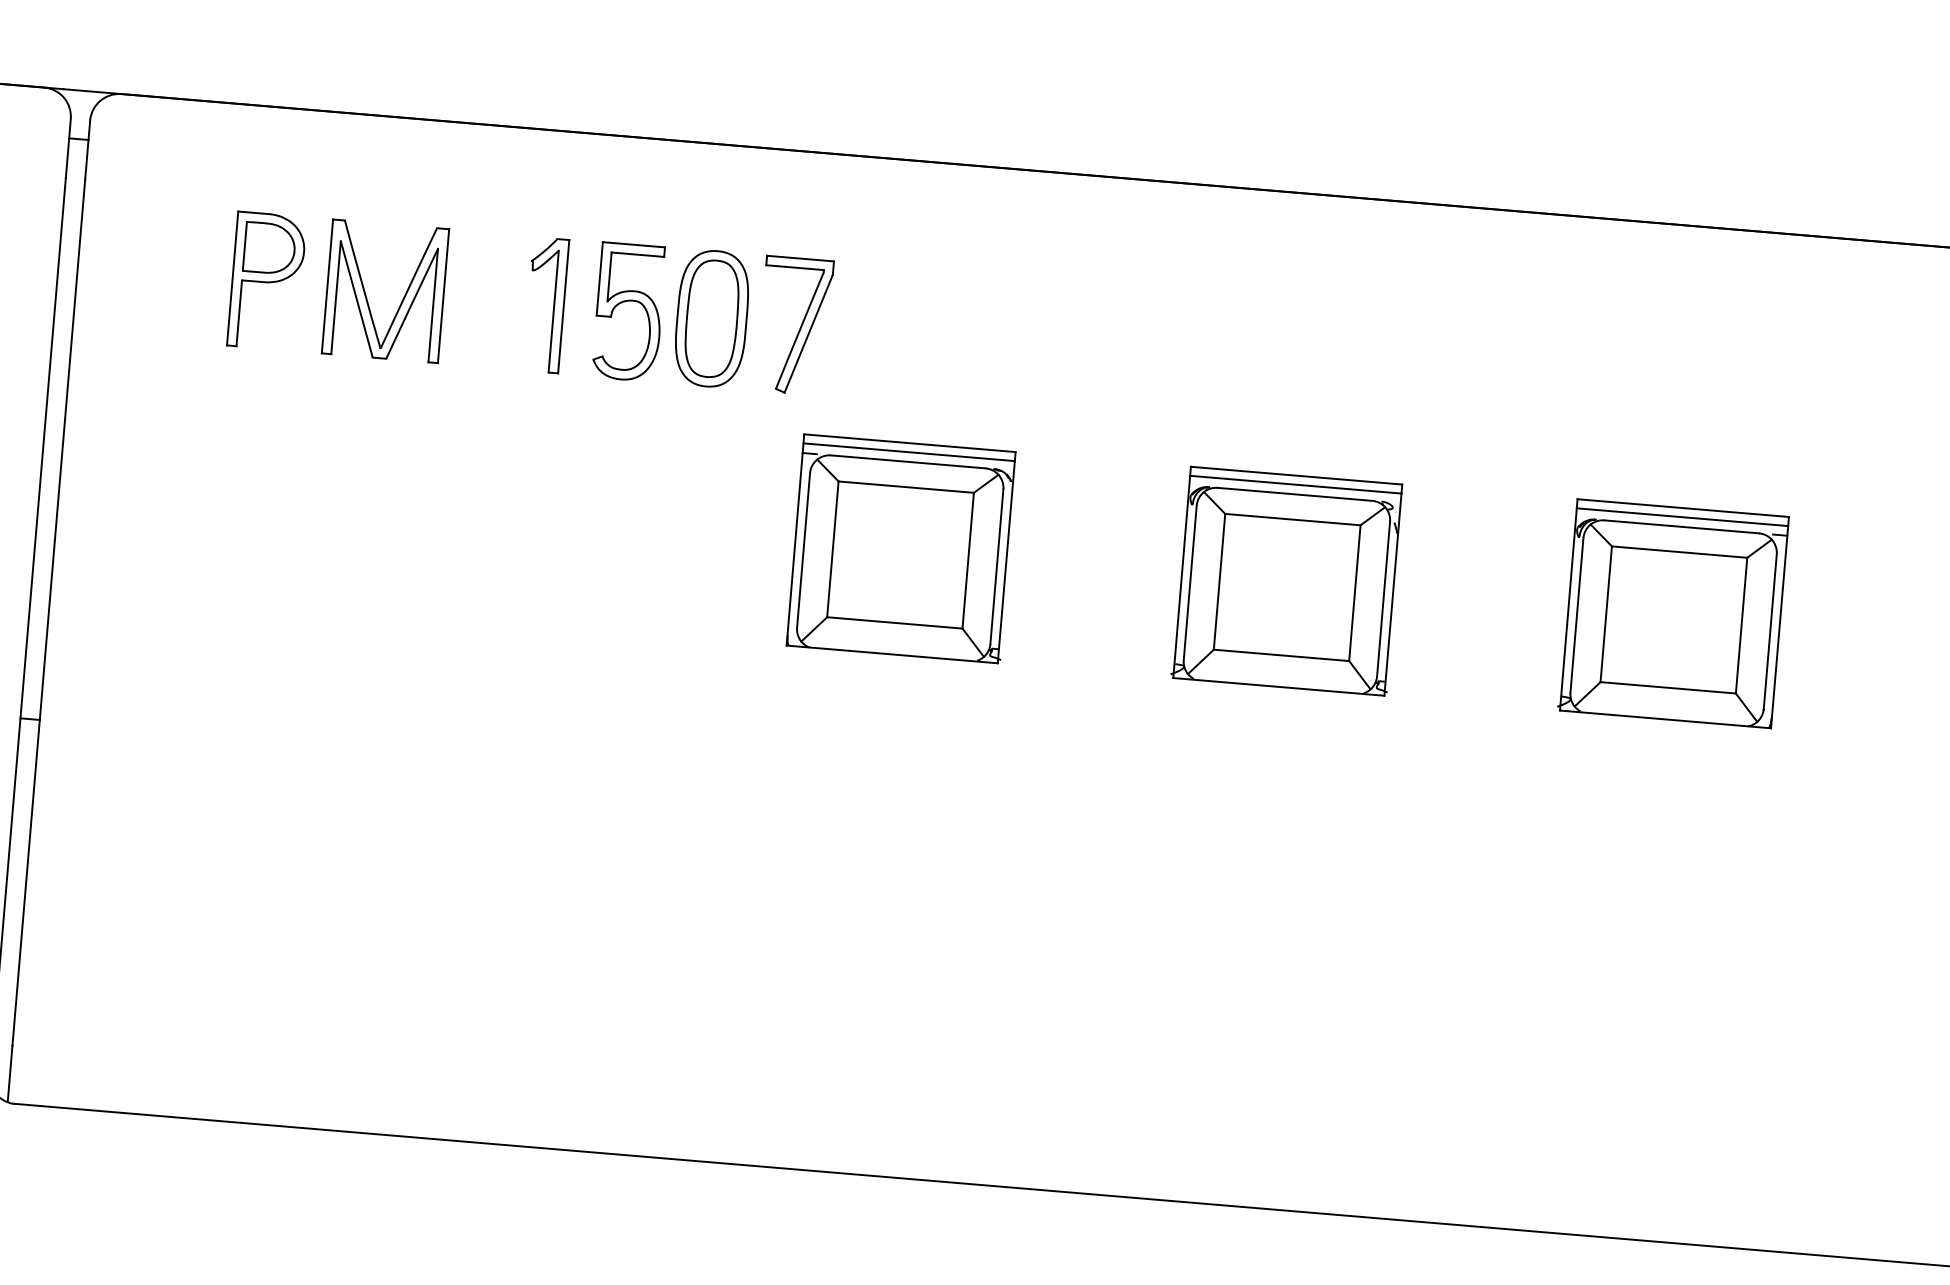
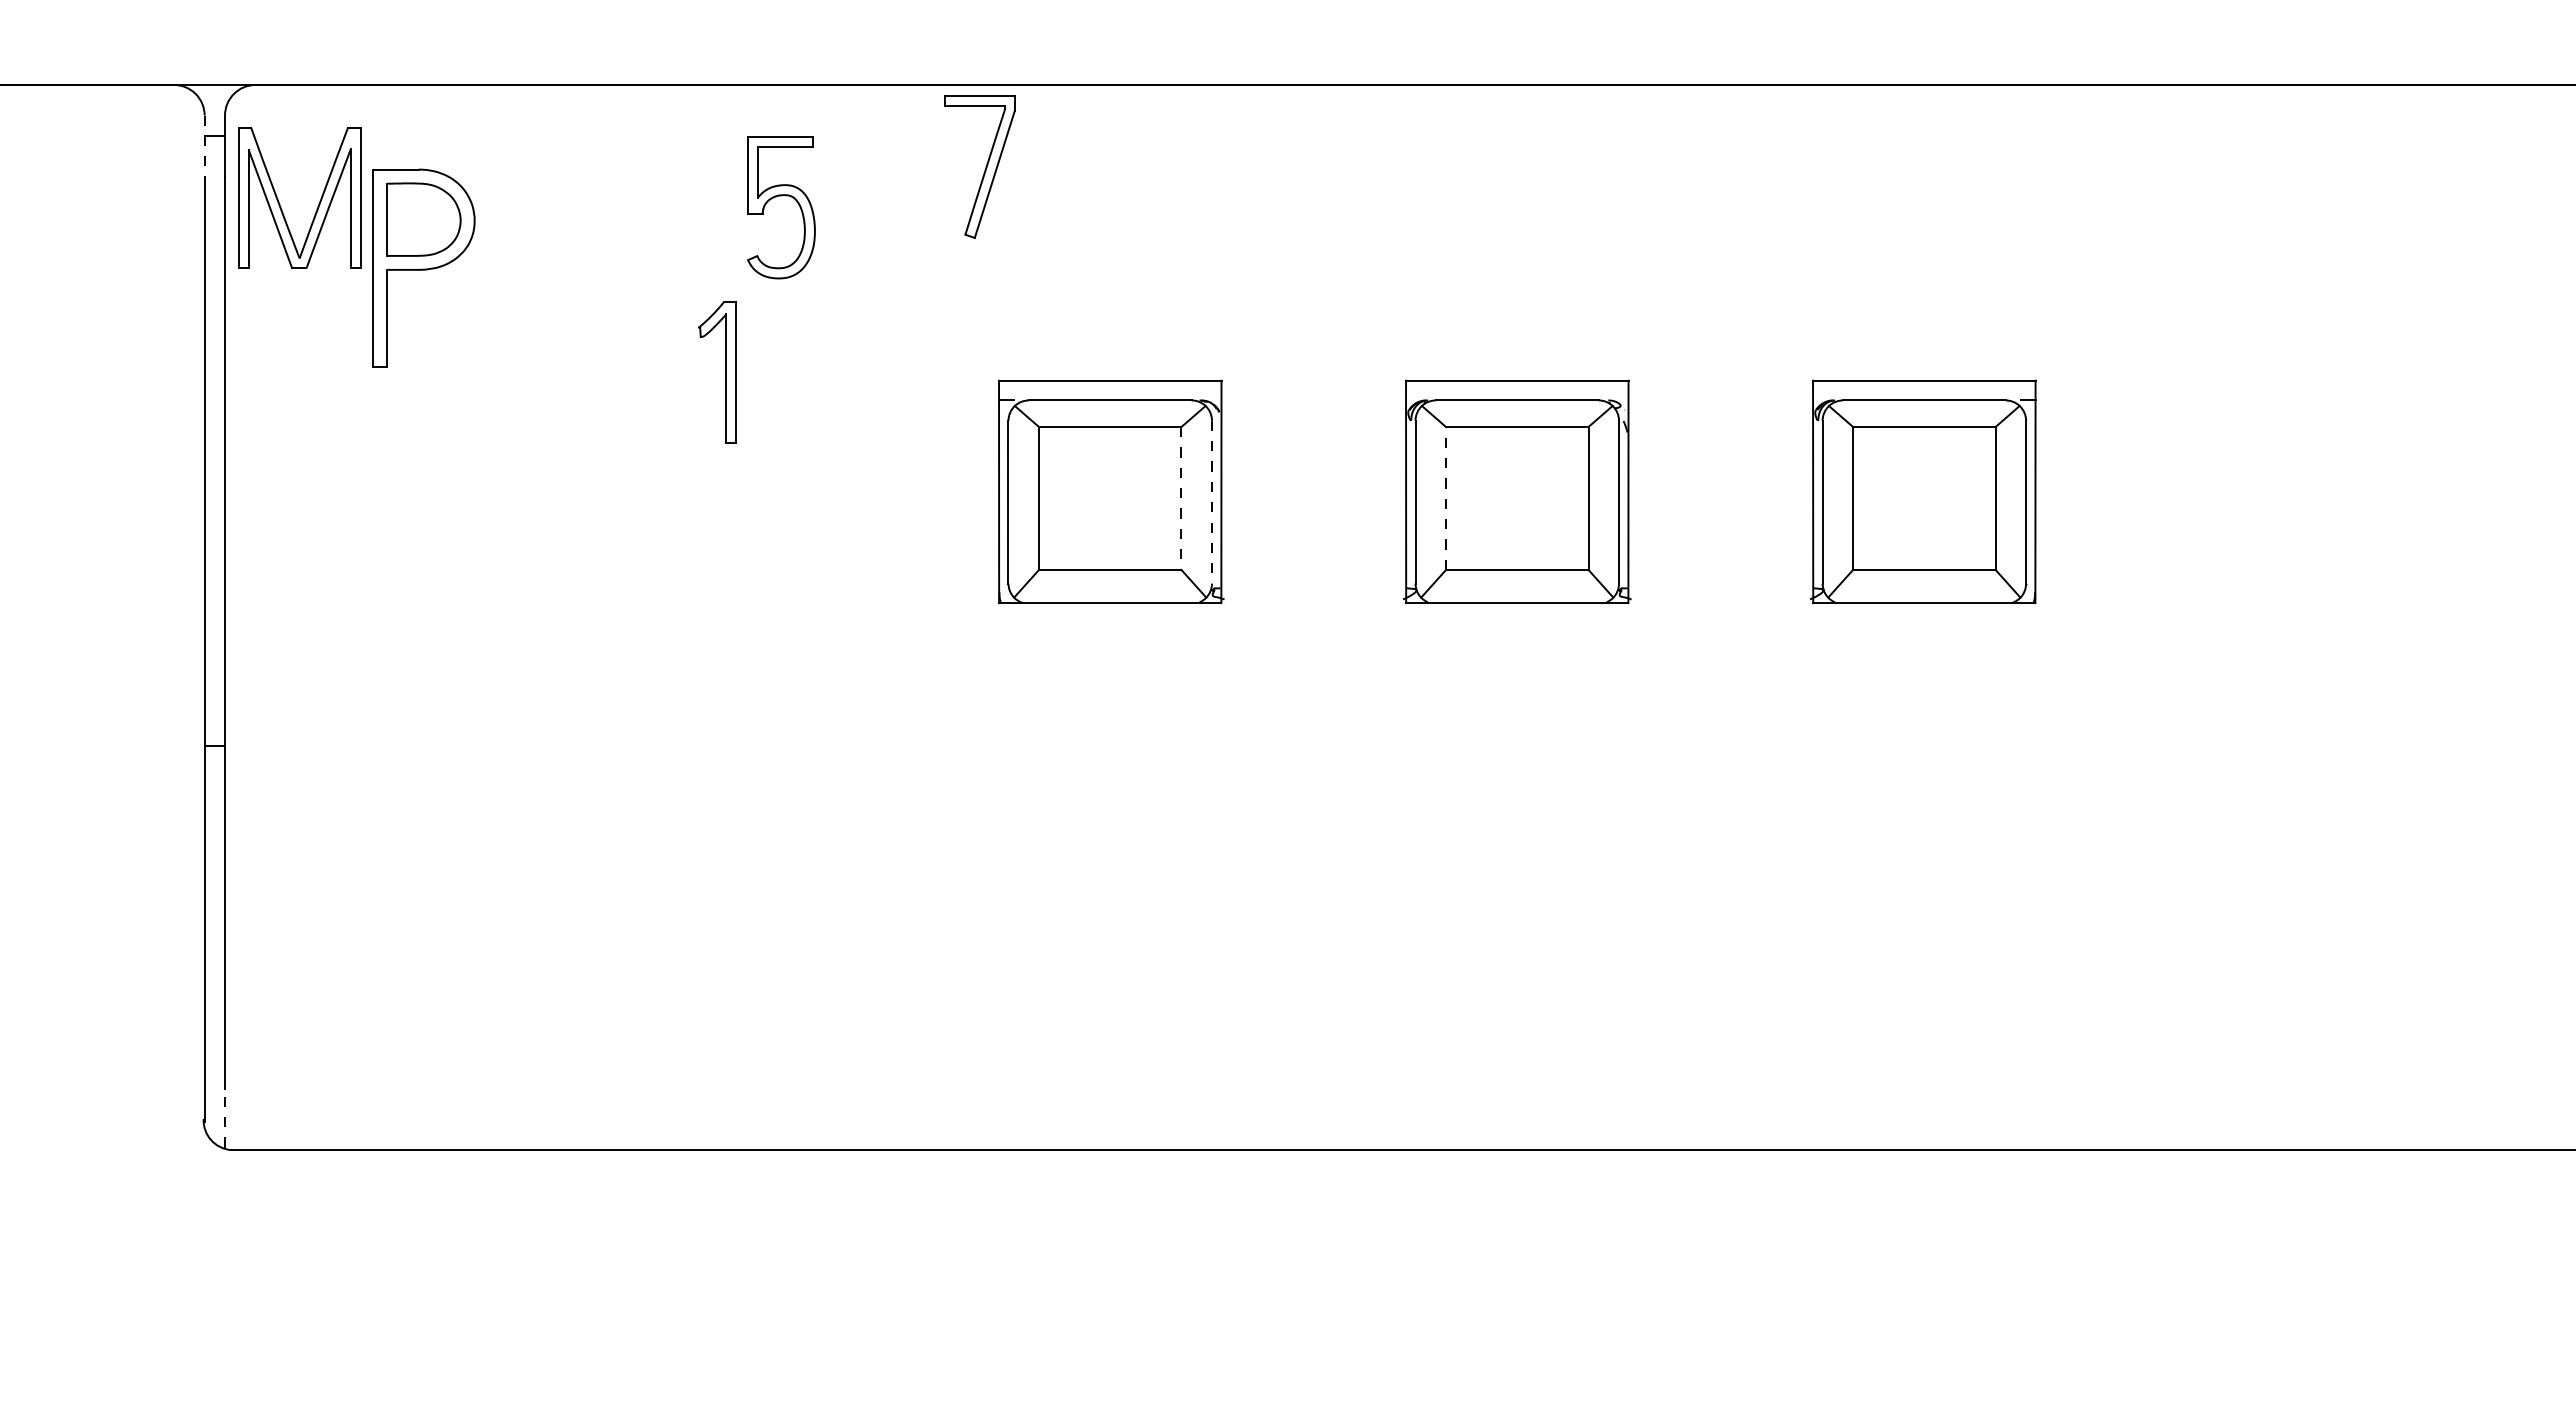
line: (68, 148) -> (204, 146), solid -> dashed
part: (266, 280) -> (423, 267), size x1.4
part: (402, 298) -> (318, 203), moved
part: (630, 301) -> (781, 196), moved
part: (553, 305) -> (725, 372), moved
part: (712, 319) -> (892, 268), removed
part: (794, 325) -> (979, 166), moved
line: (909, 452) -> (1110, 390), removed
line: (1296, 484) -> (1517, 390), removed
line: (1682, 517) -> (1924, 390), removed
line: (968, 560) -> (1181, 498), solid -> dashed
line: (997, 567) -> (1212, 502), solid -> dashed
line: (1220, 580) -> (1446, 497), solid -> dashed
line: (10, 1073) -> (225, 1118), solid -> dashed

